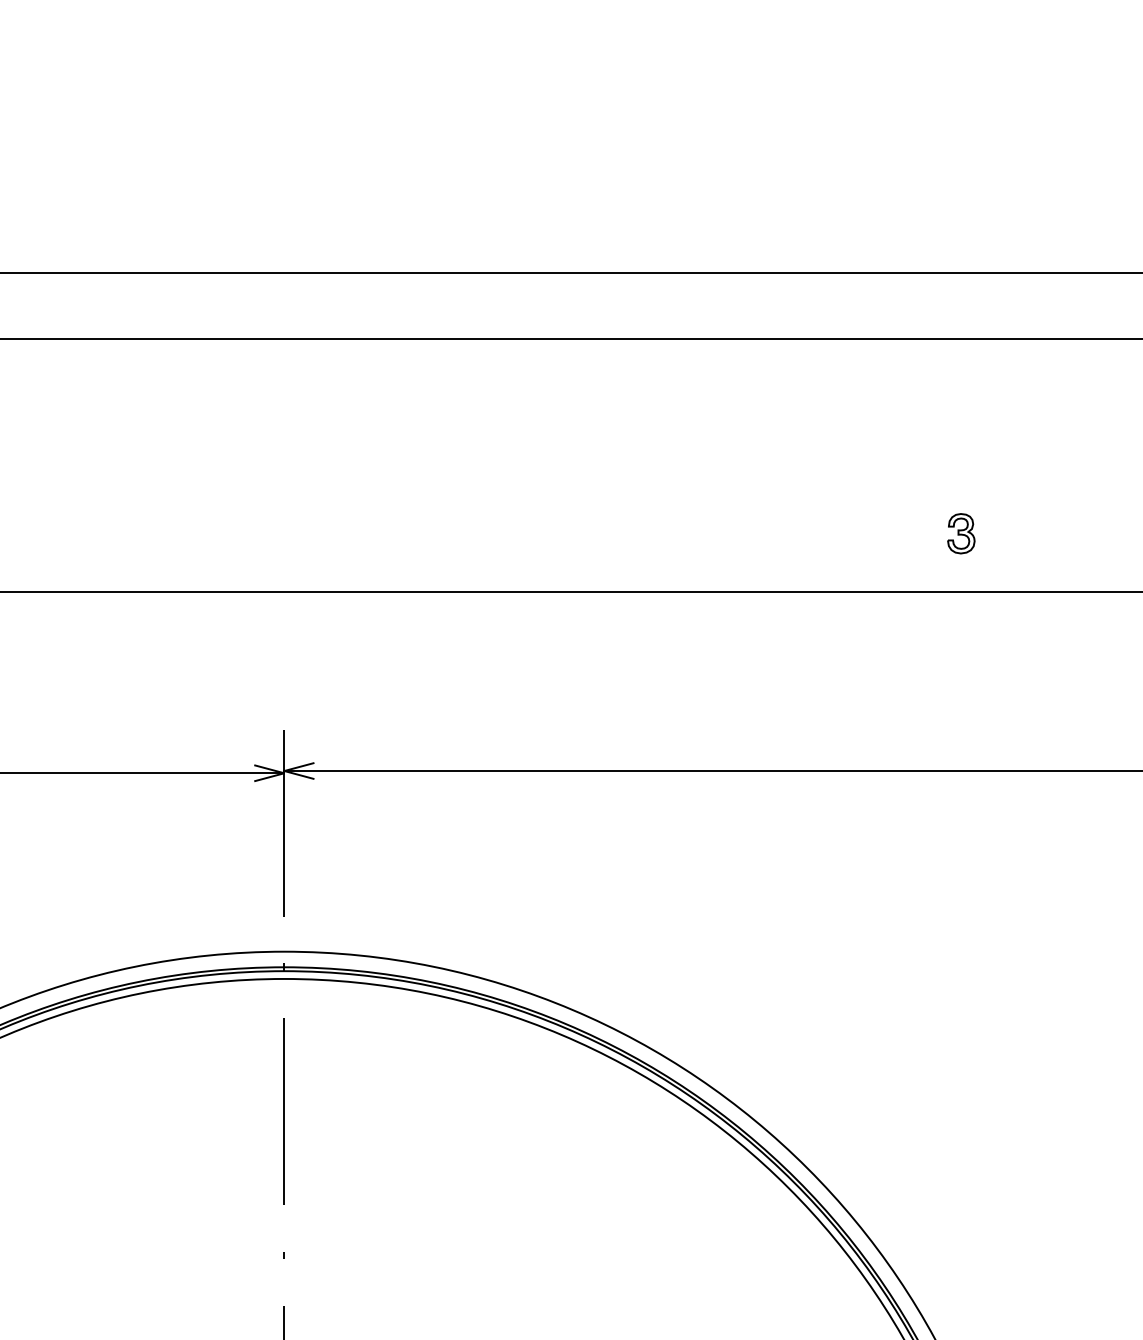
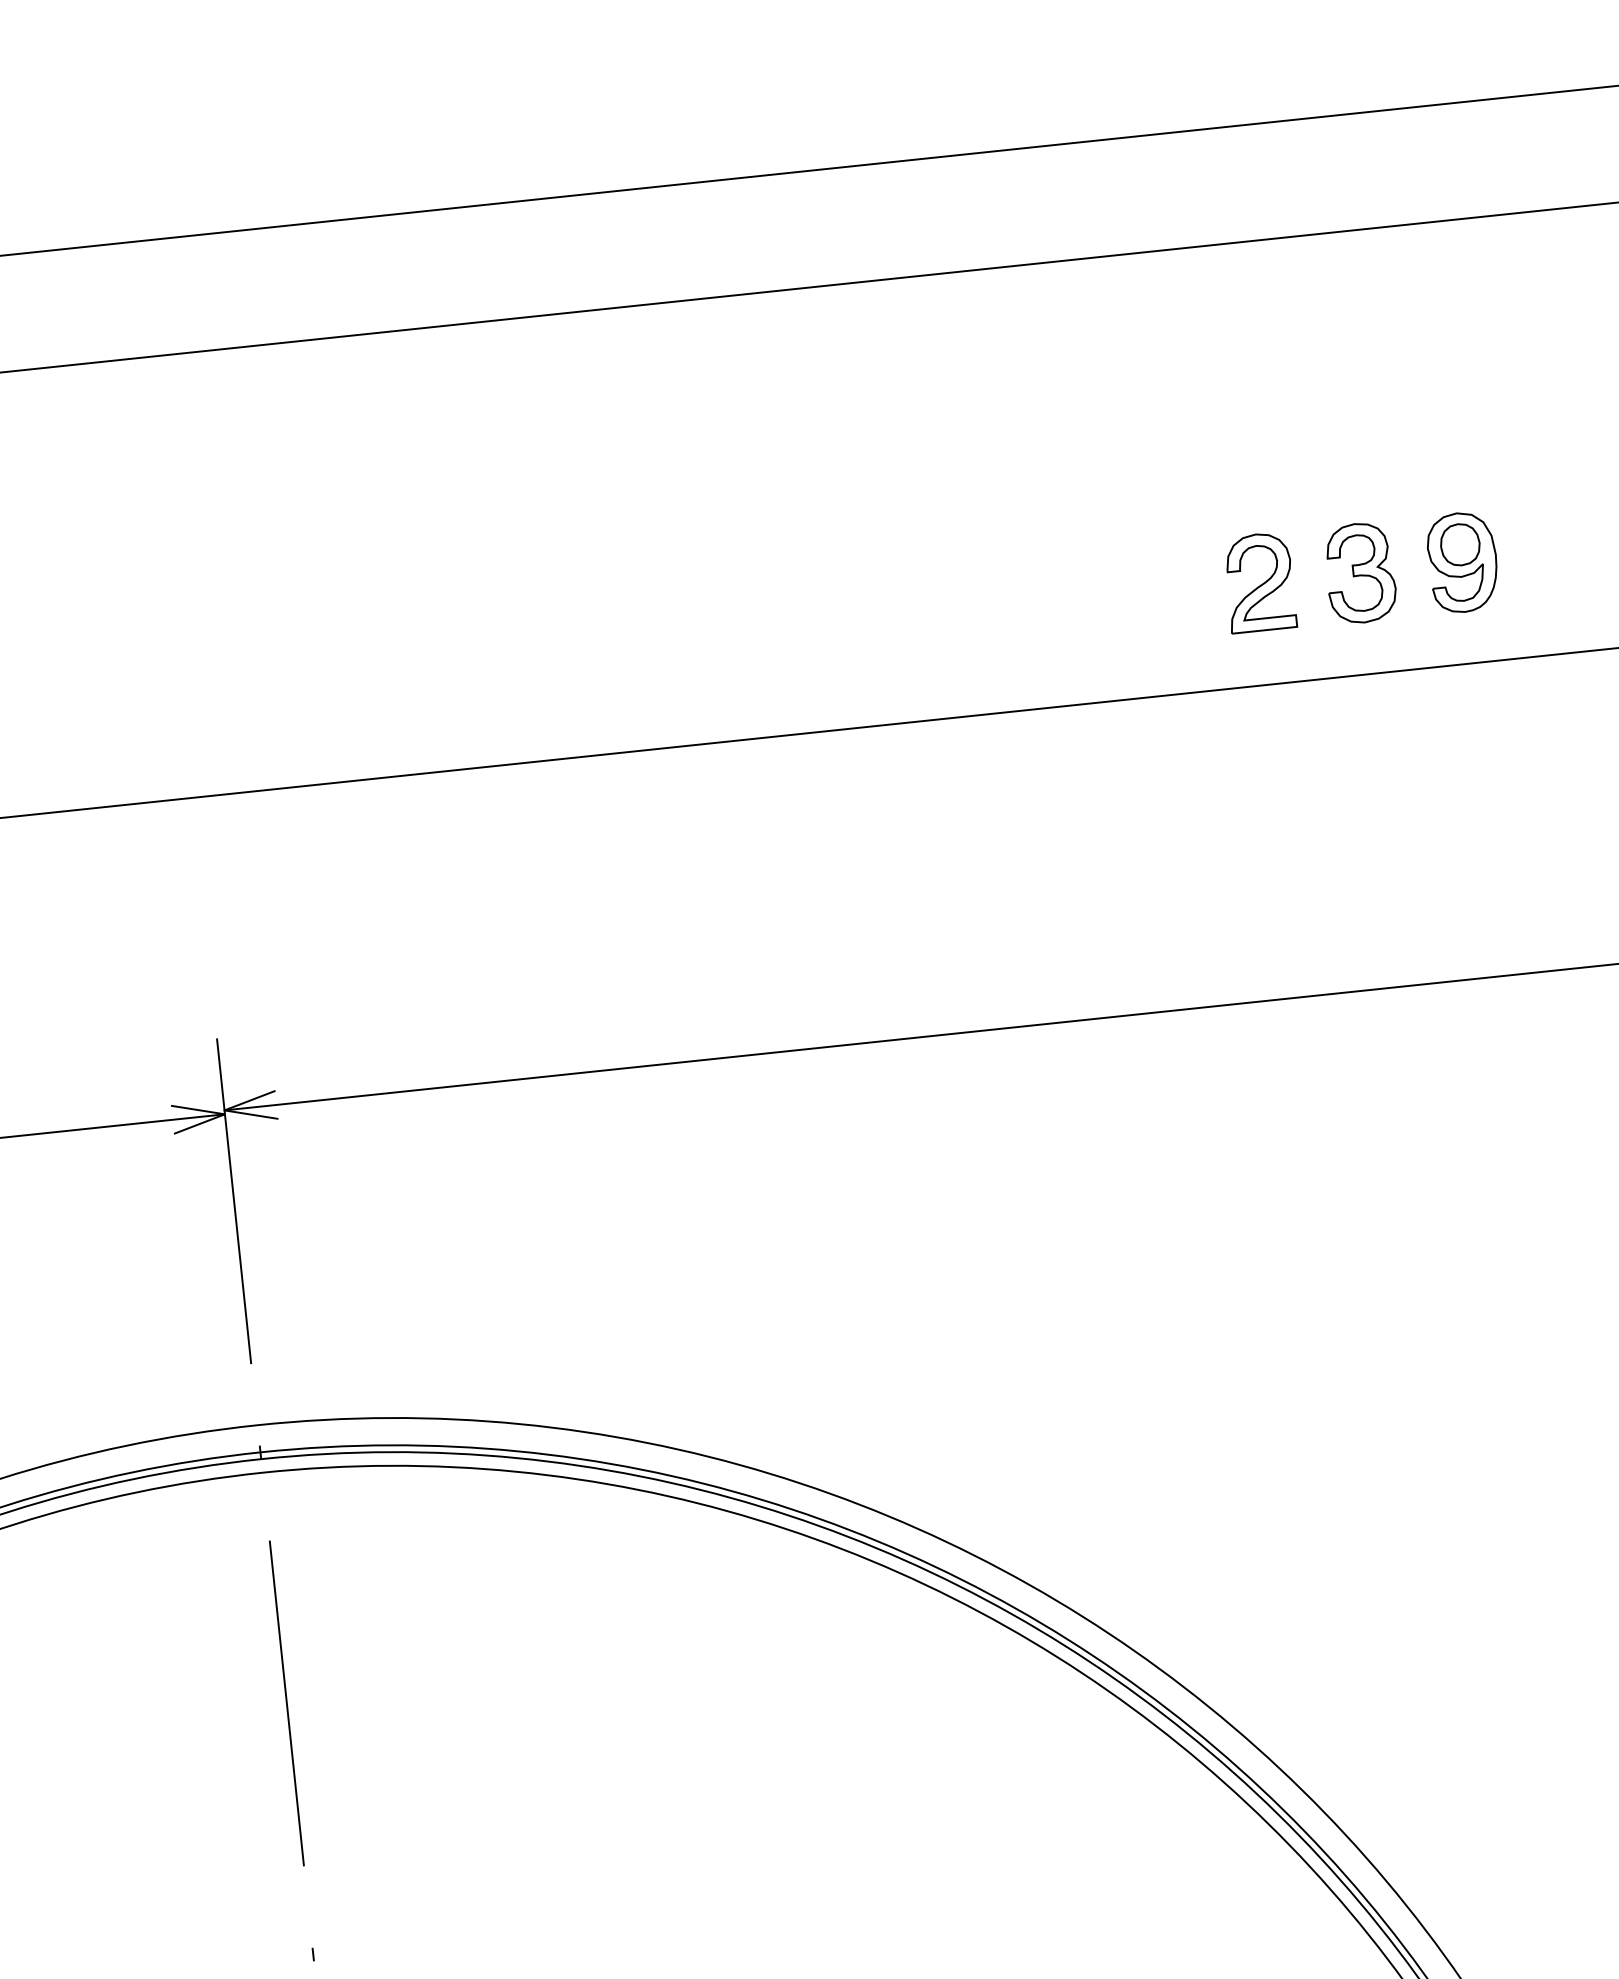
part: (902, 532) -> (1257, 581), added
part: (961, 533) -> (1360, 572), size x1.43
part: (1019, 533) -> (1461, 561), added

